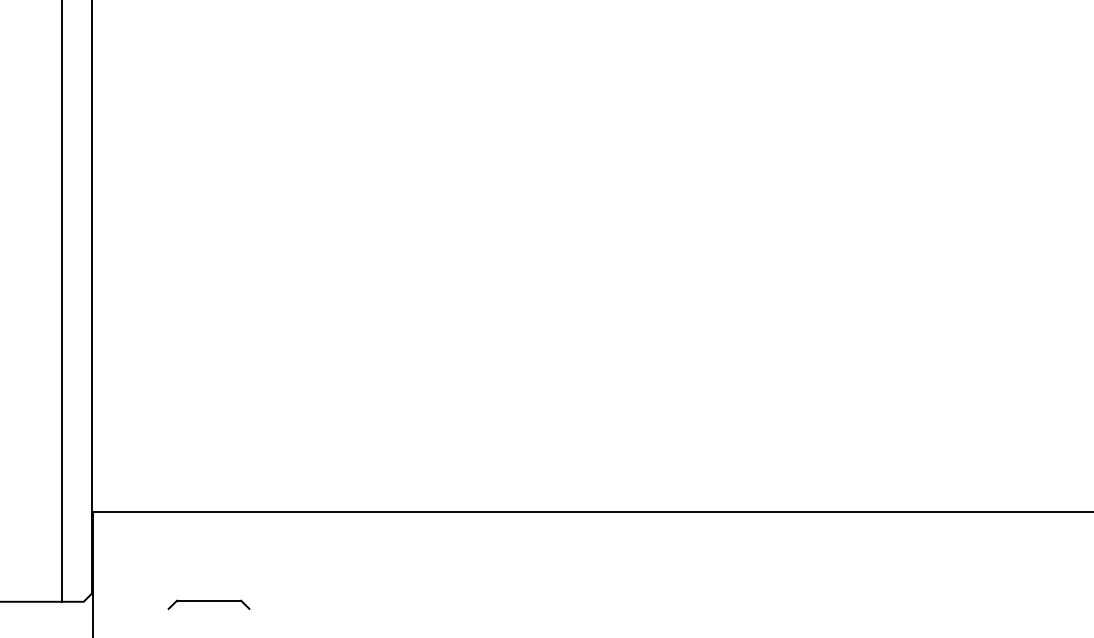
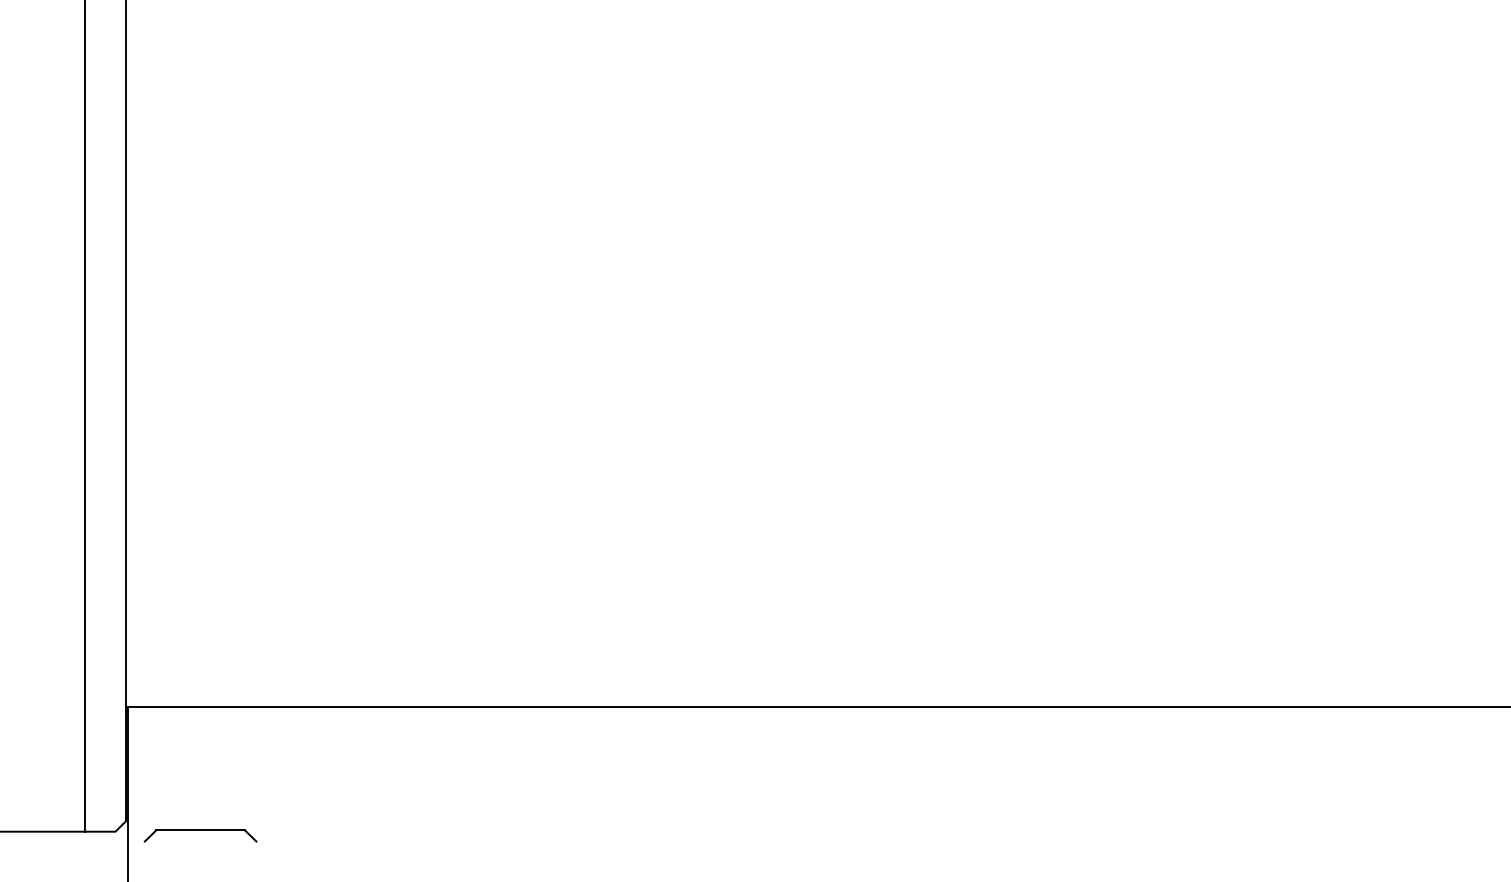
part: (208, 604) -> (200, 835), moved

